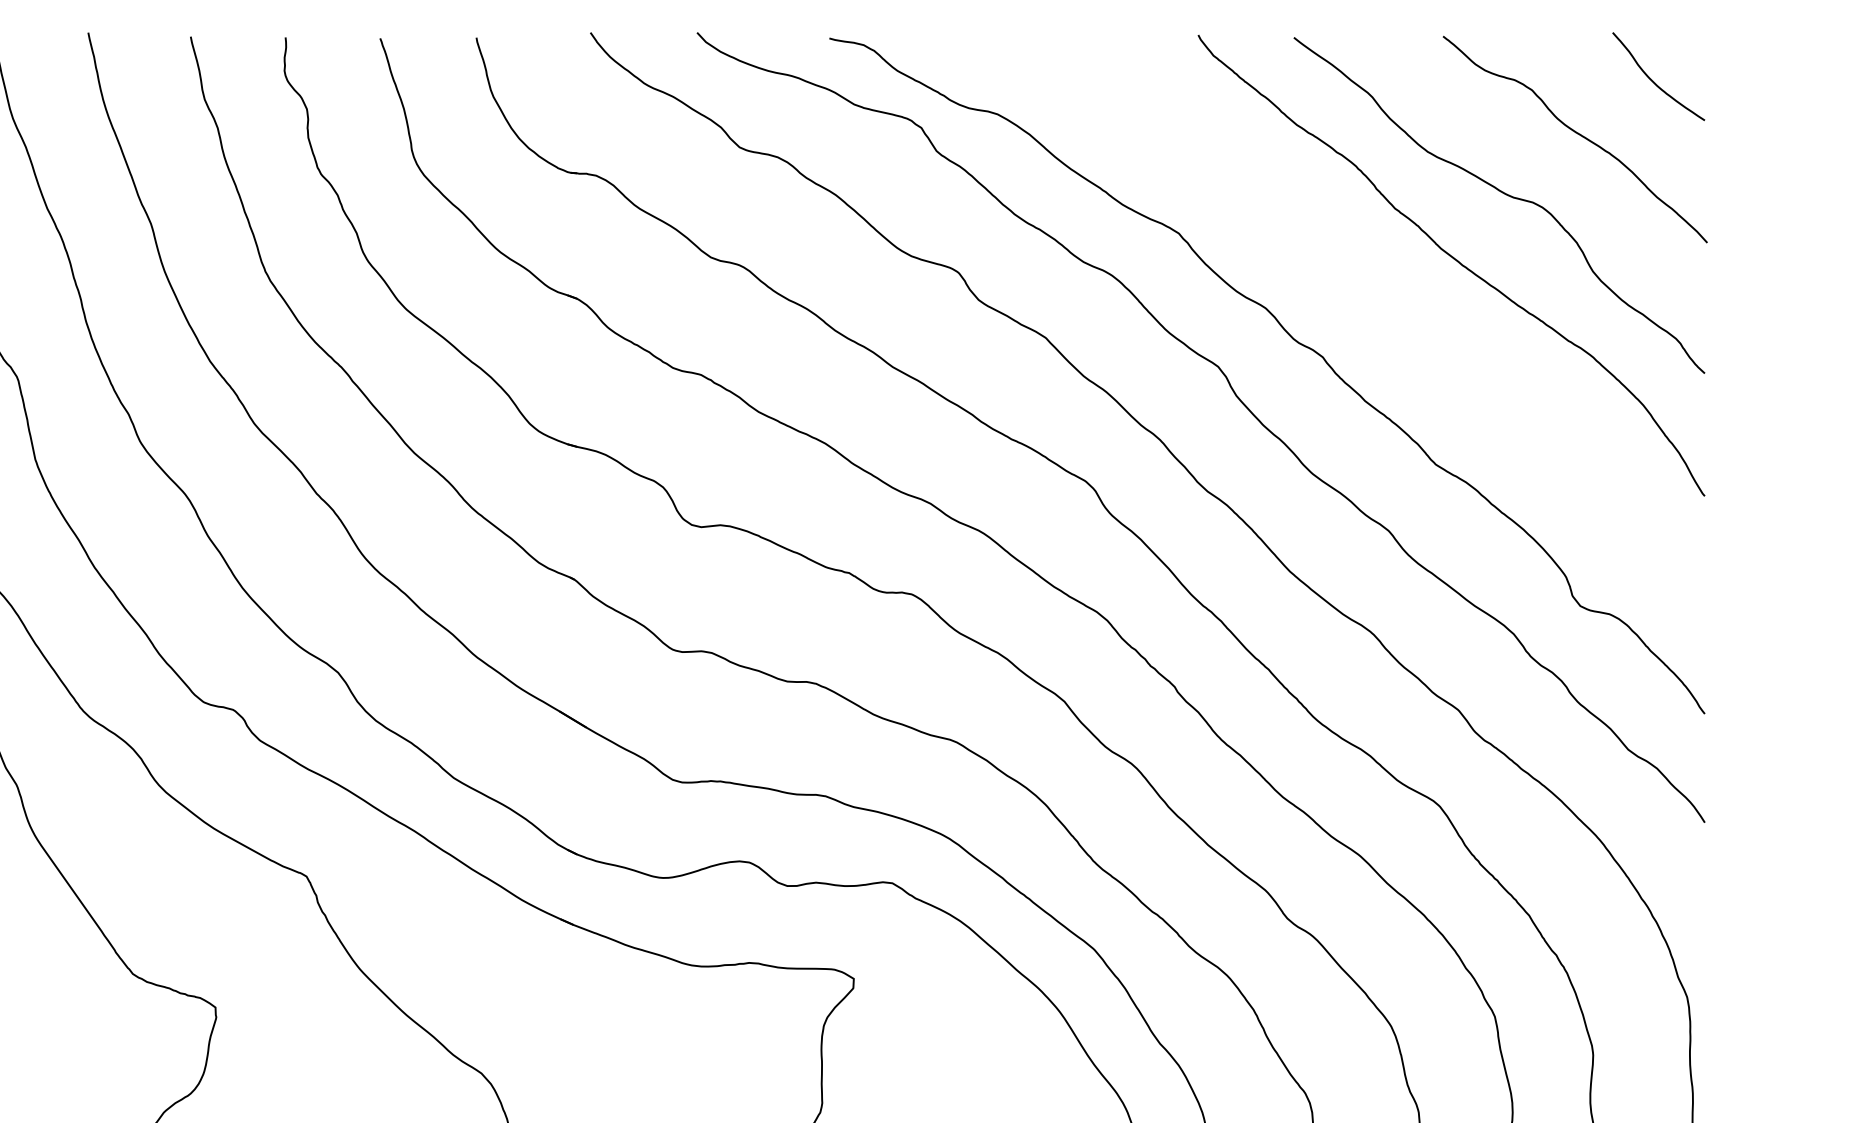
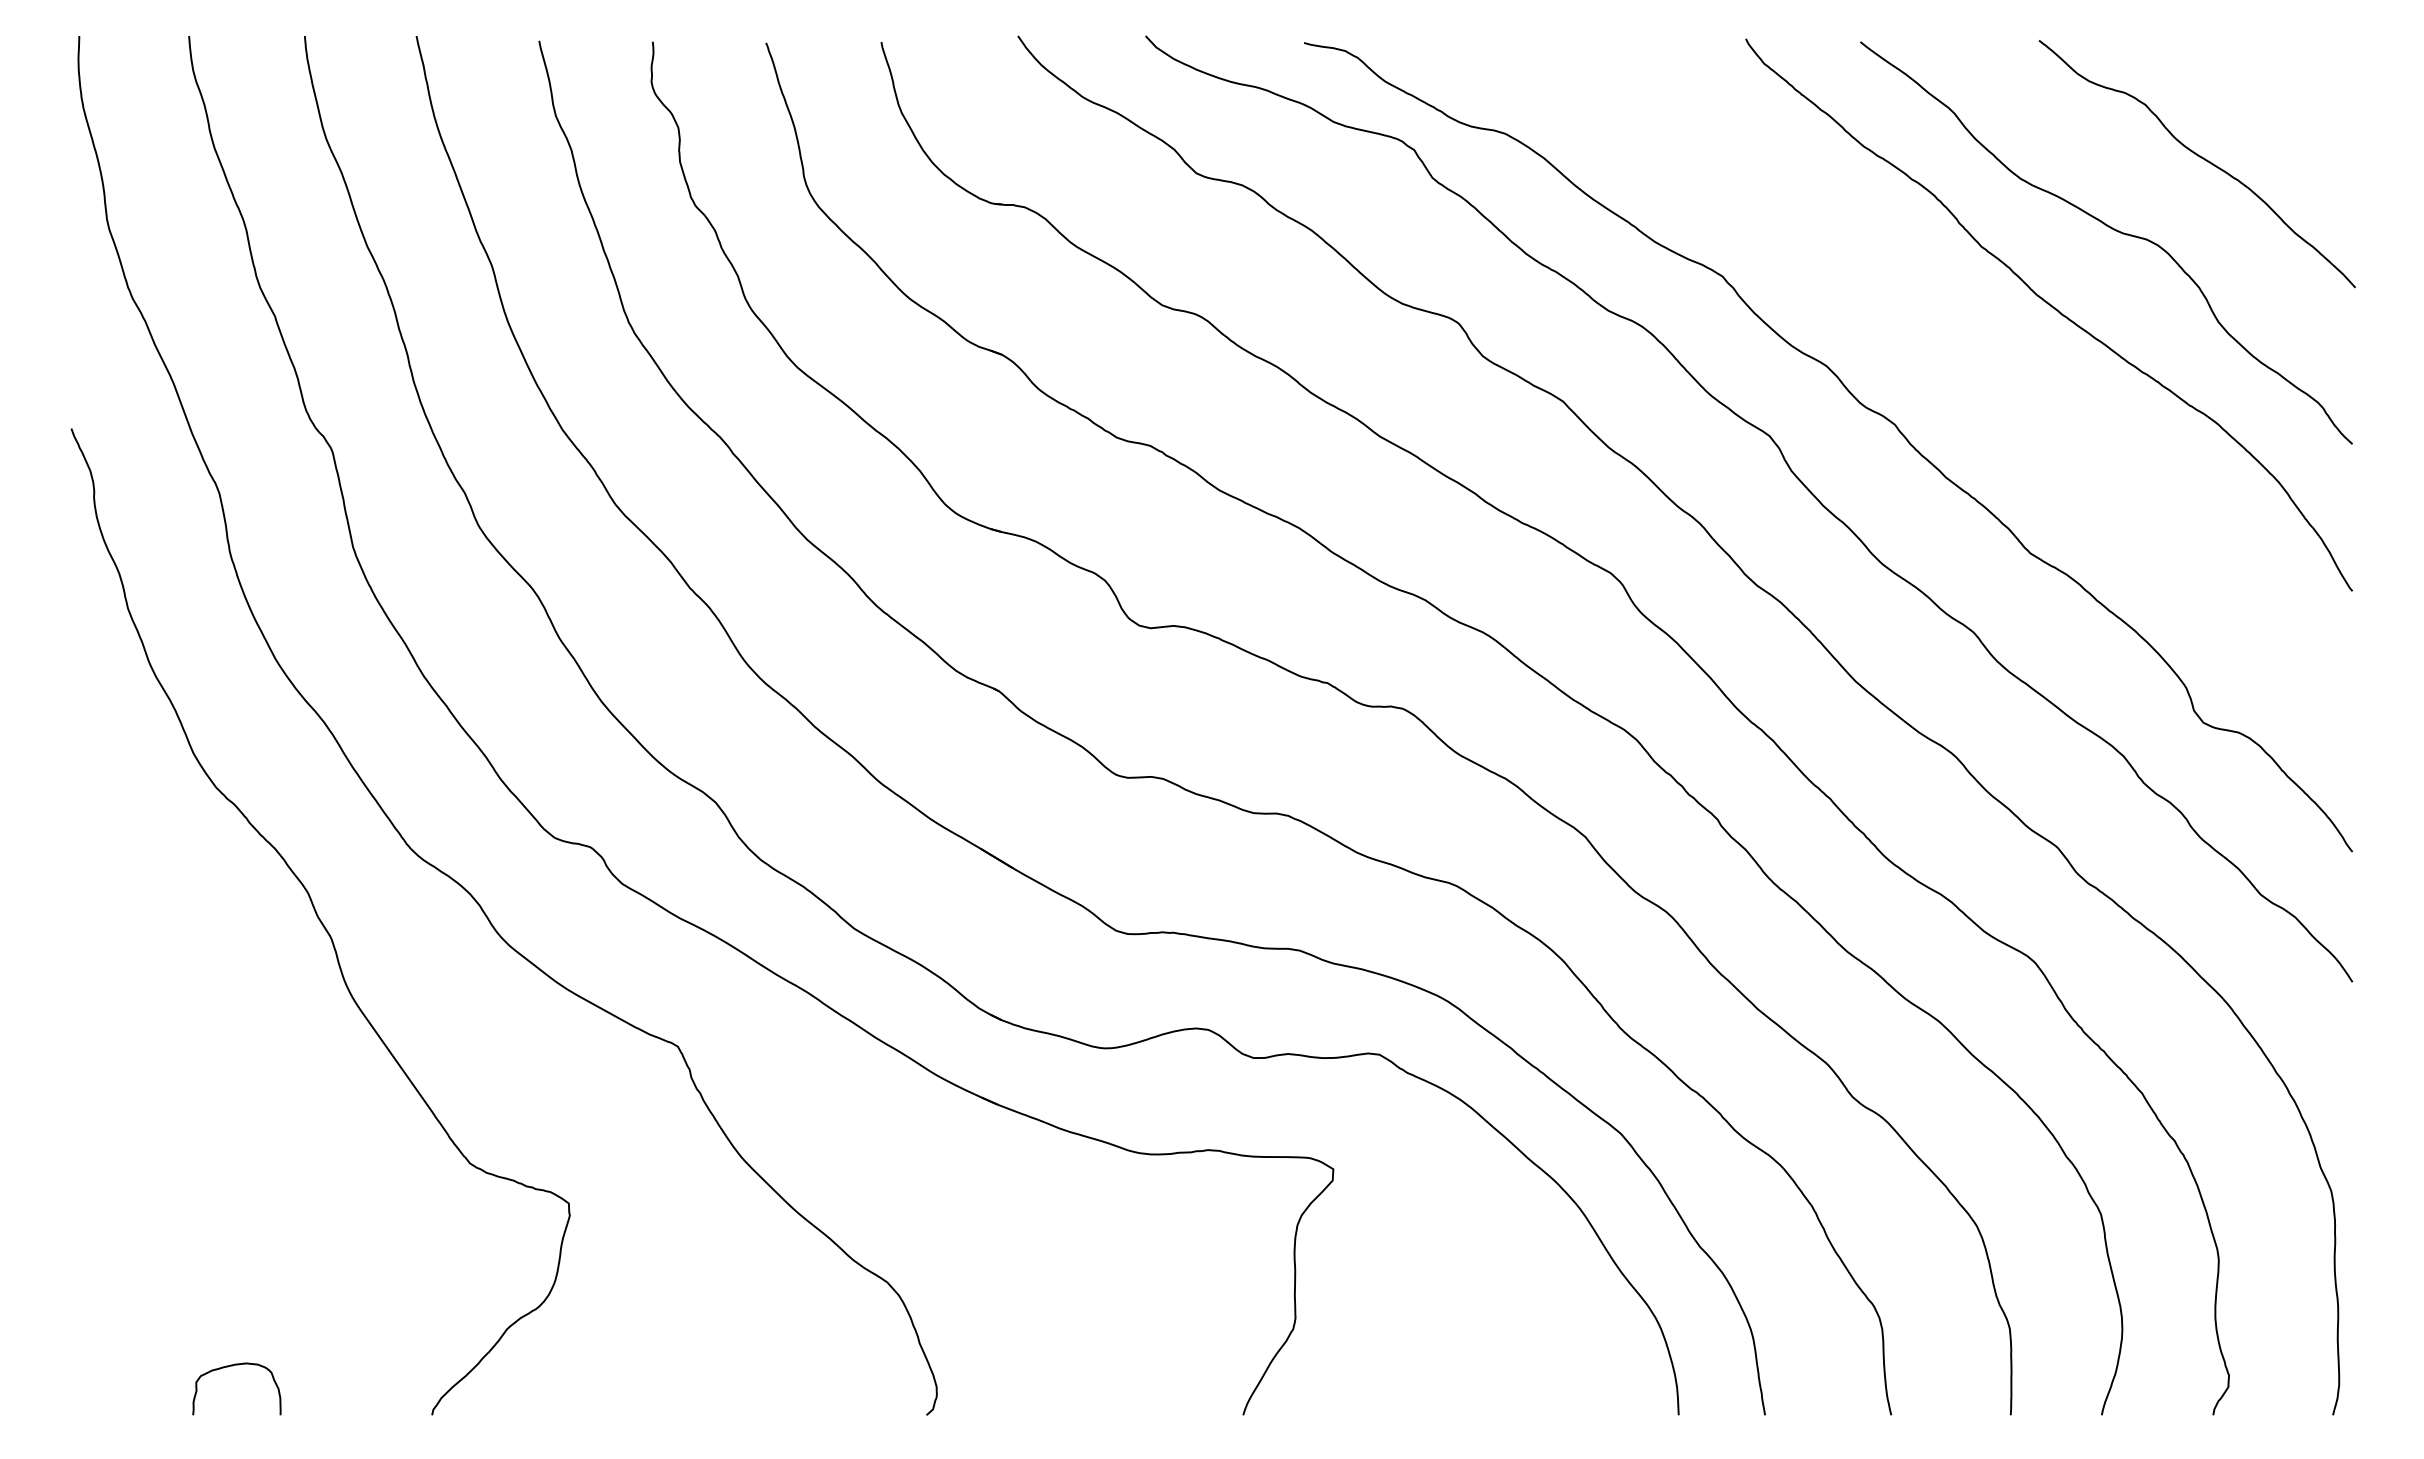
curve: (1653, 80) -> (2290, 93), removed

